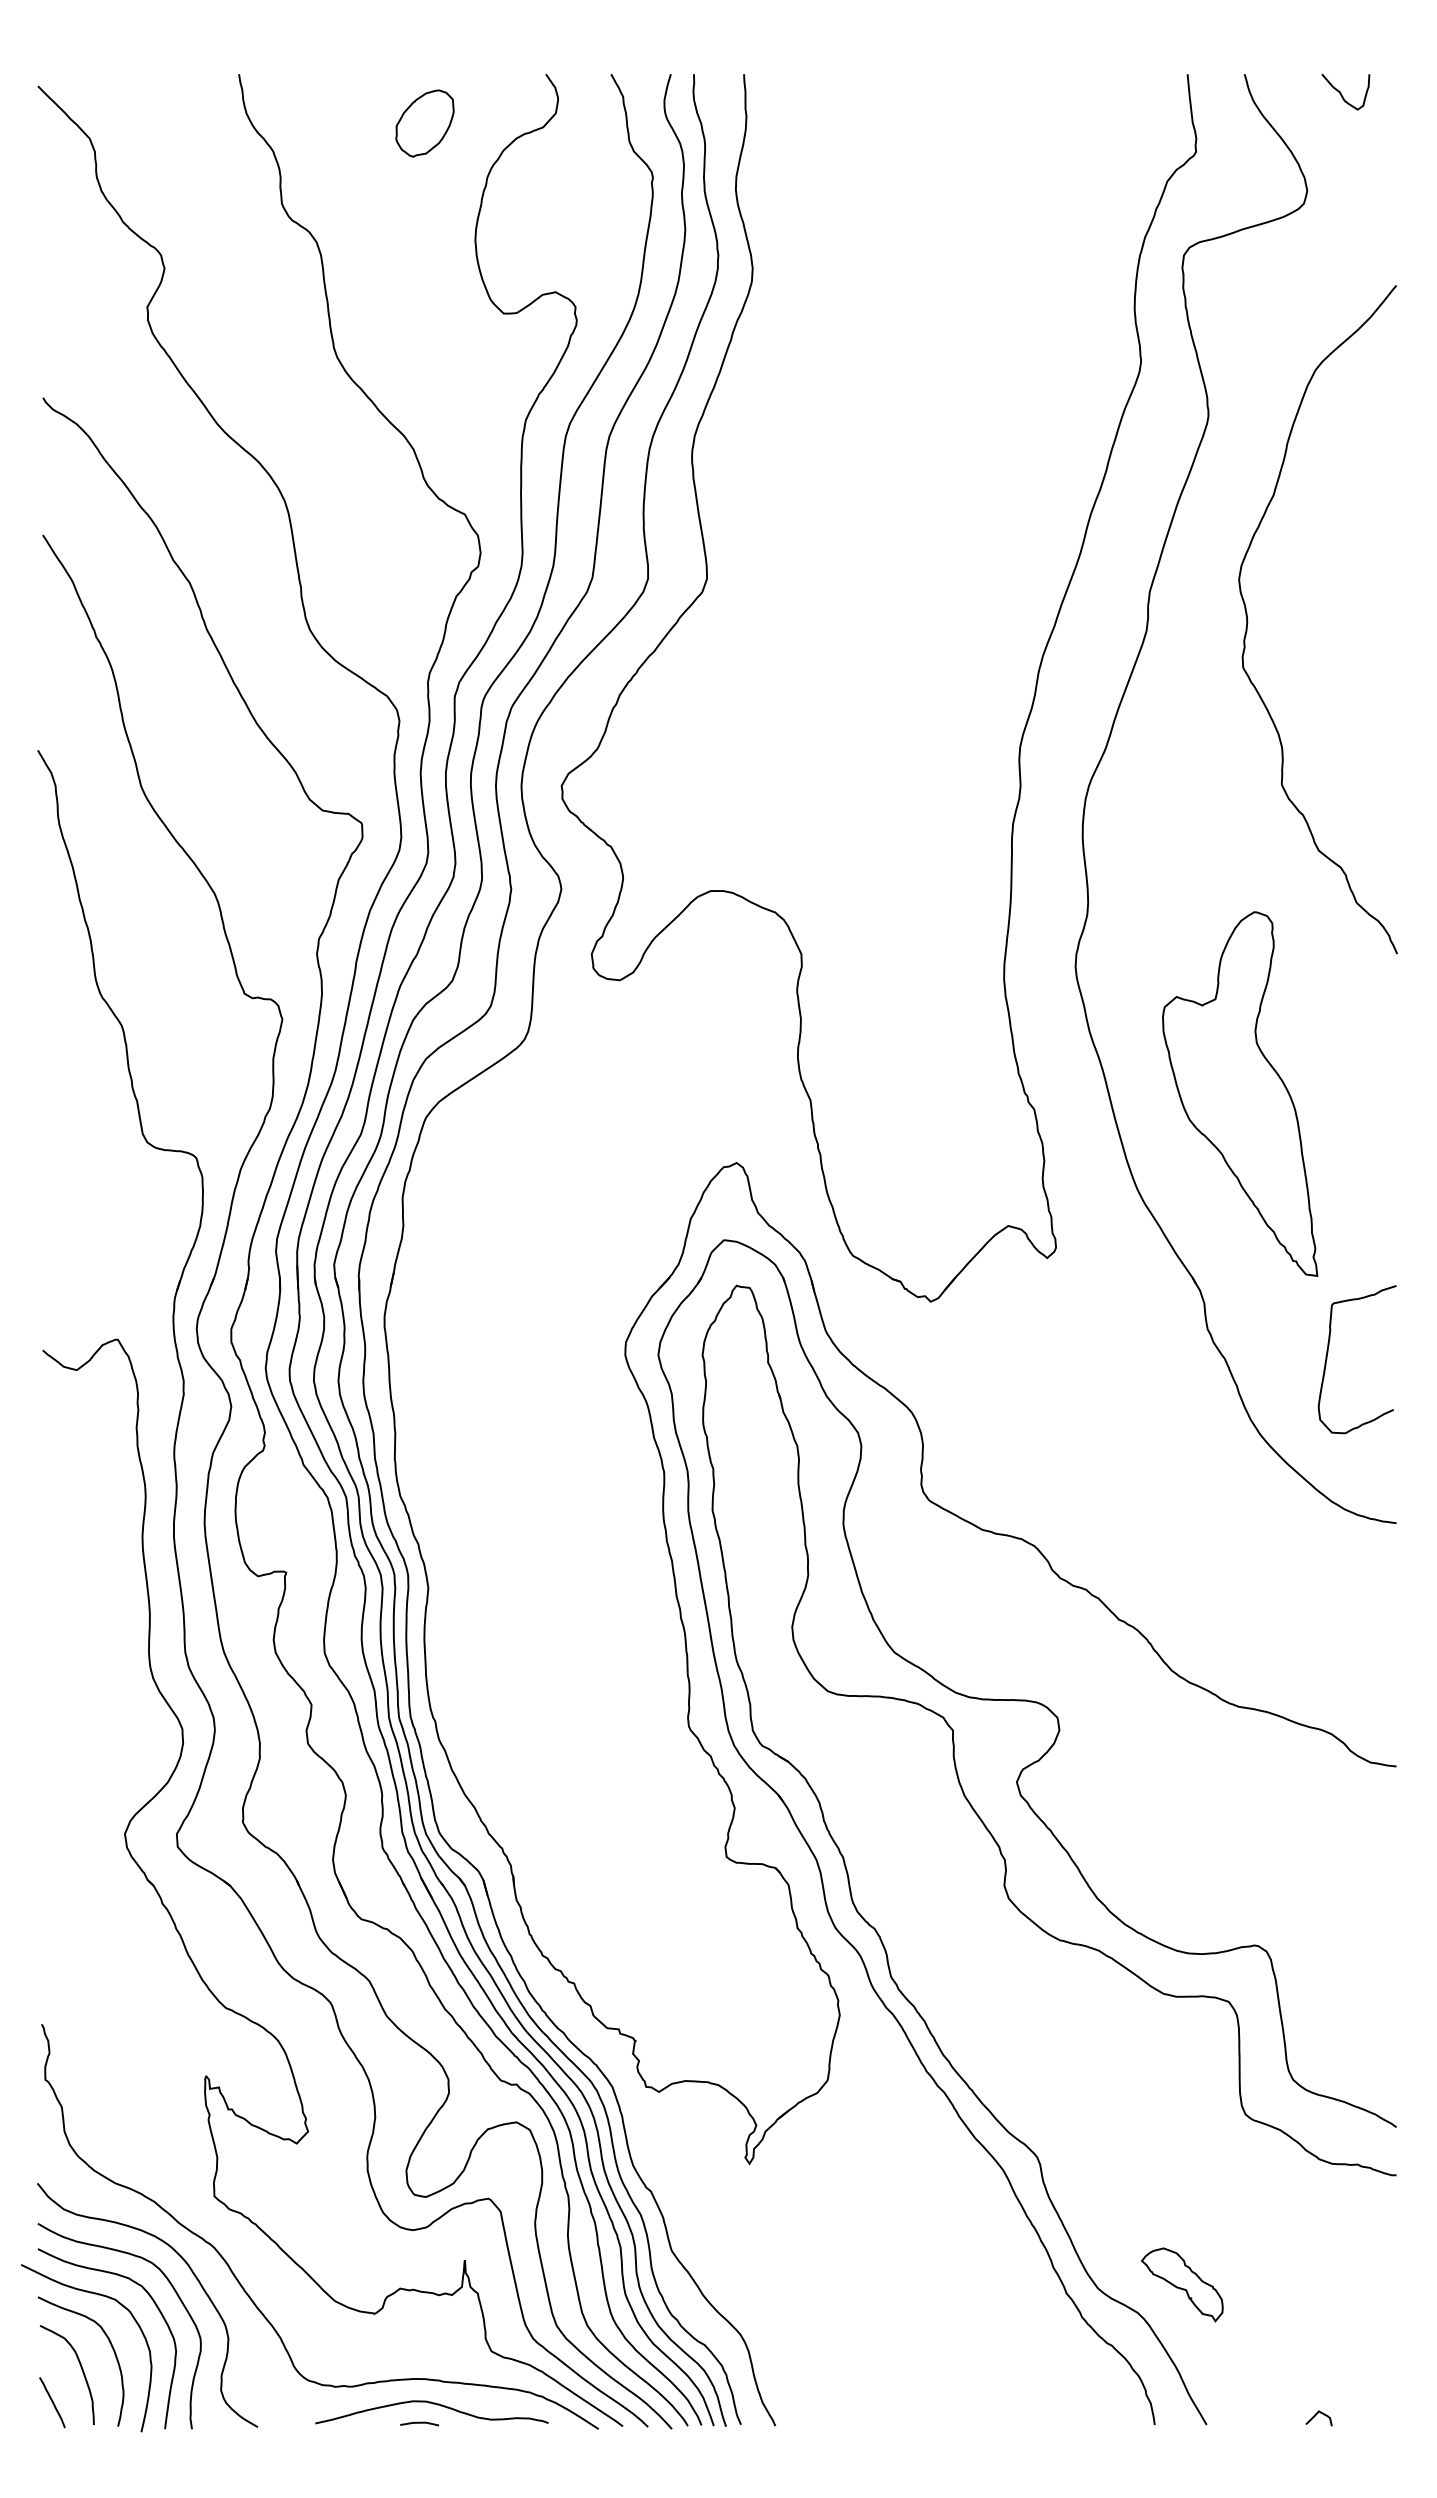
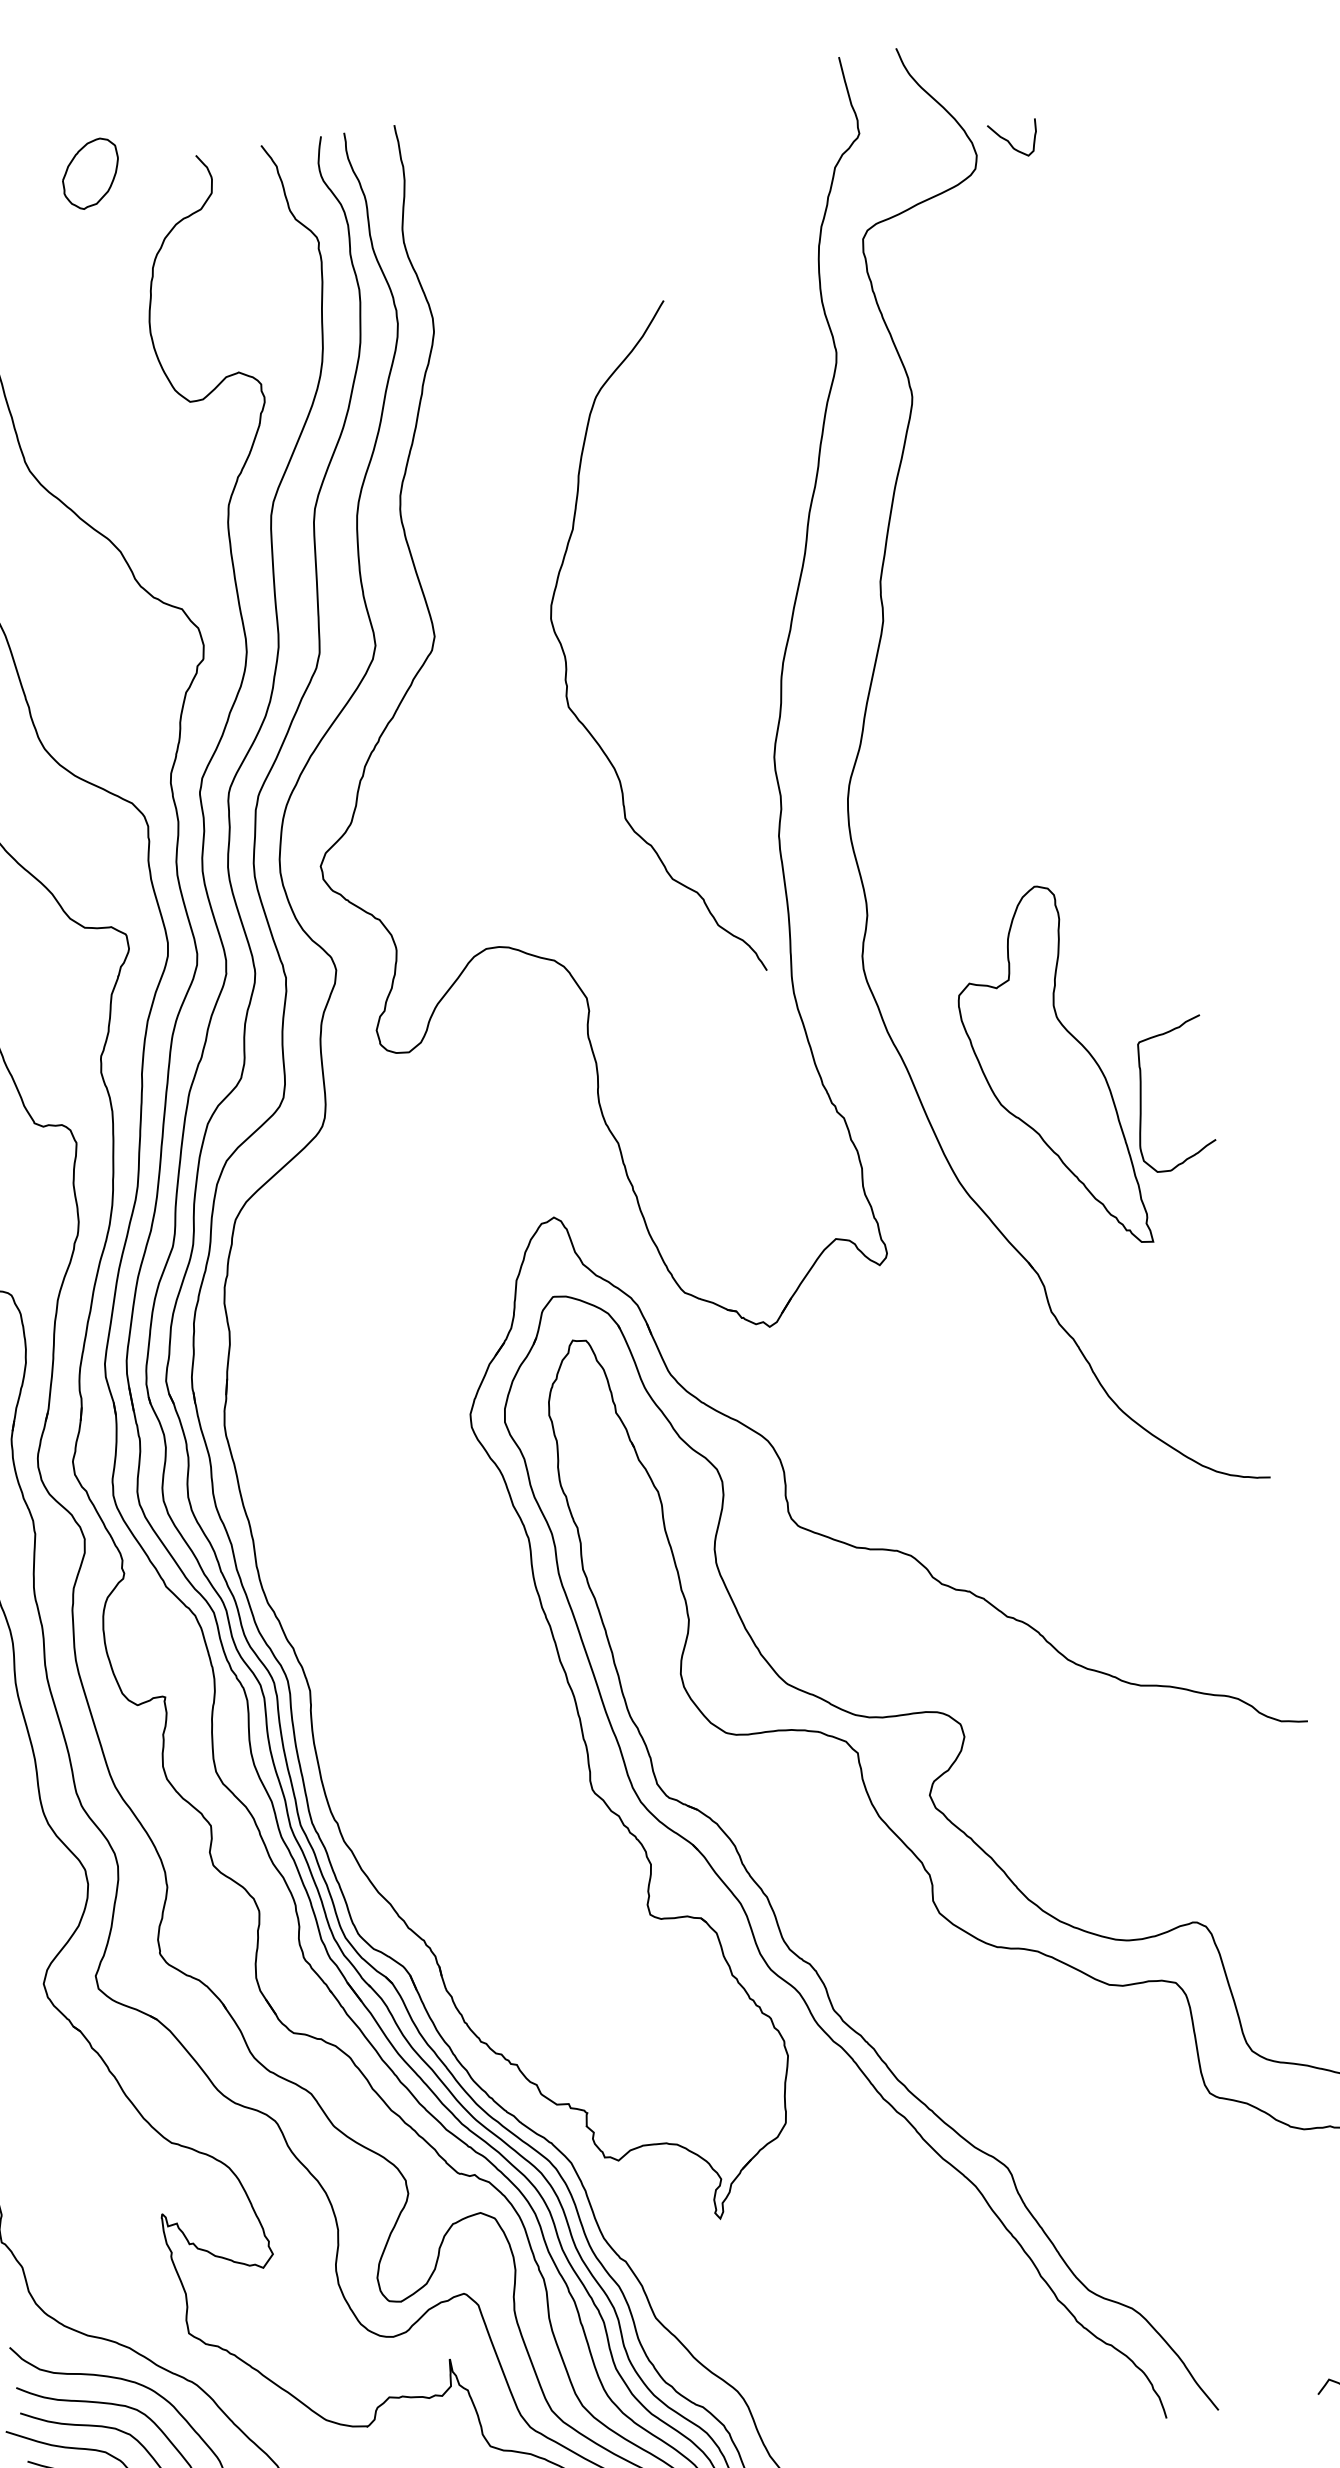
curve: (1342, 94) -> (1010, 142), moved
part: (424, 123) -> (90, 173), moved
curve: (1248, 620) -> (566, 659), moved
curve: (1328, 1353) -> (1142, 1093), moved
part: (1182, 2284) -> (1172, 2273), removed

